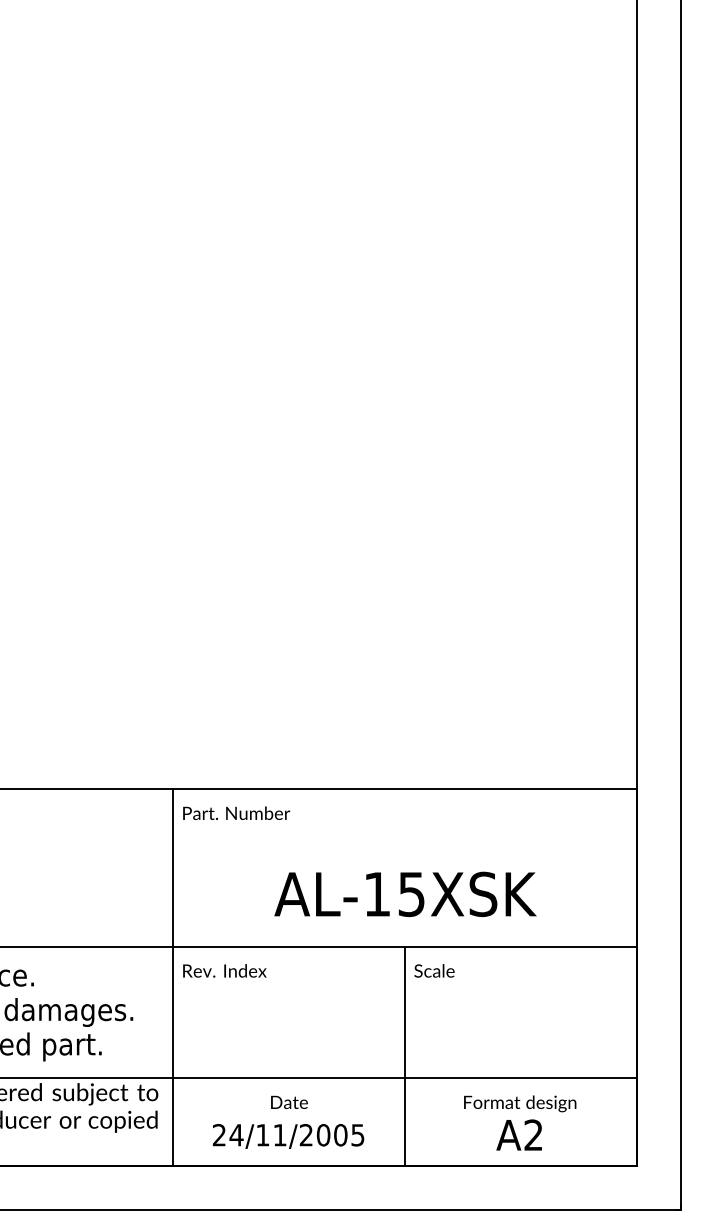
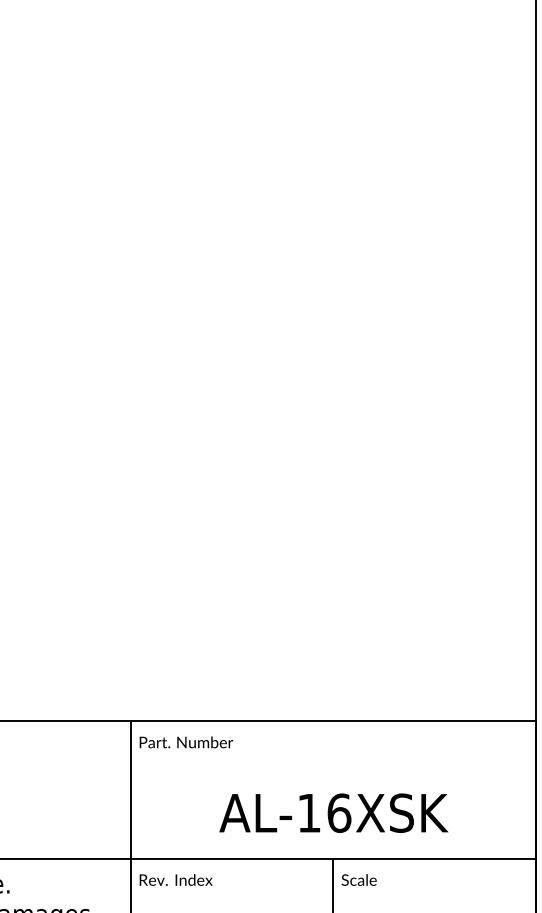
text: (411, 894) -> (339, 813), AL-15XSK -> AL-16XSK

